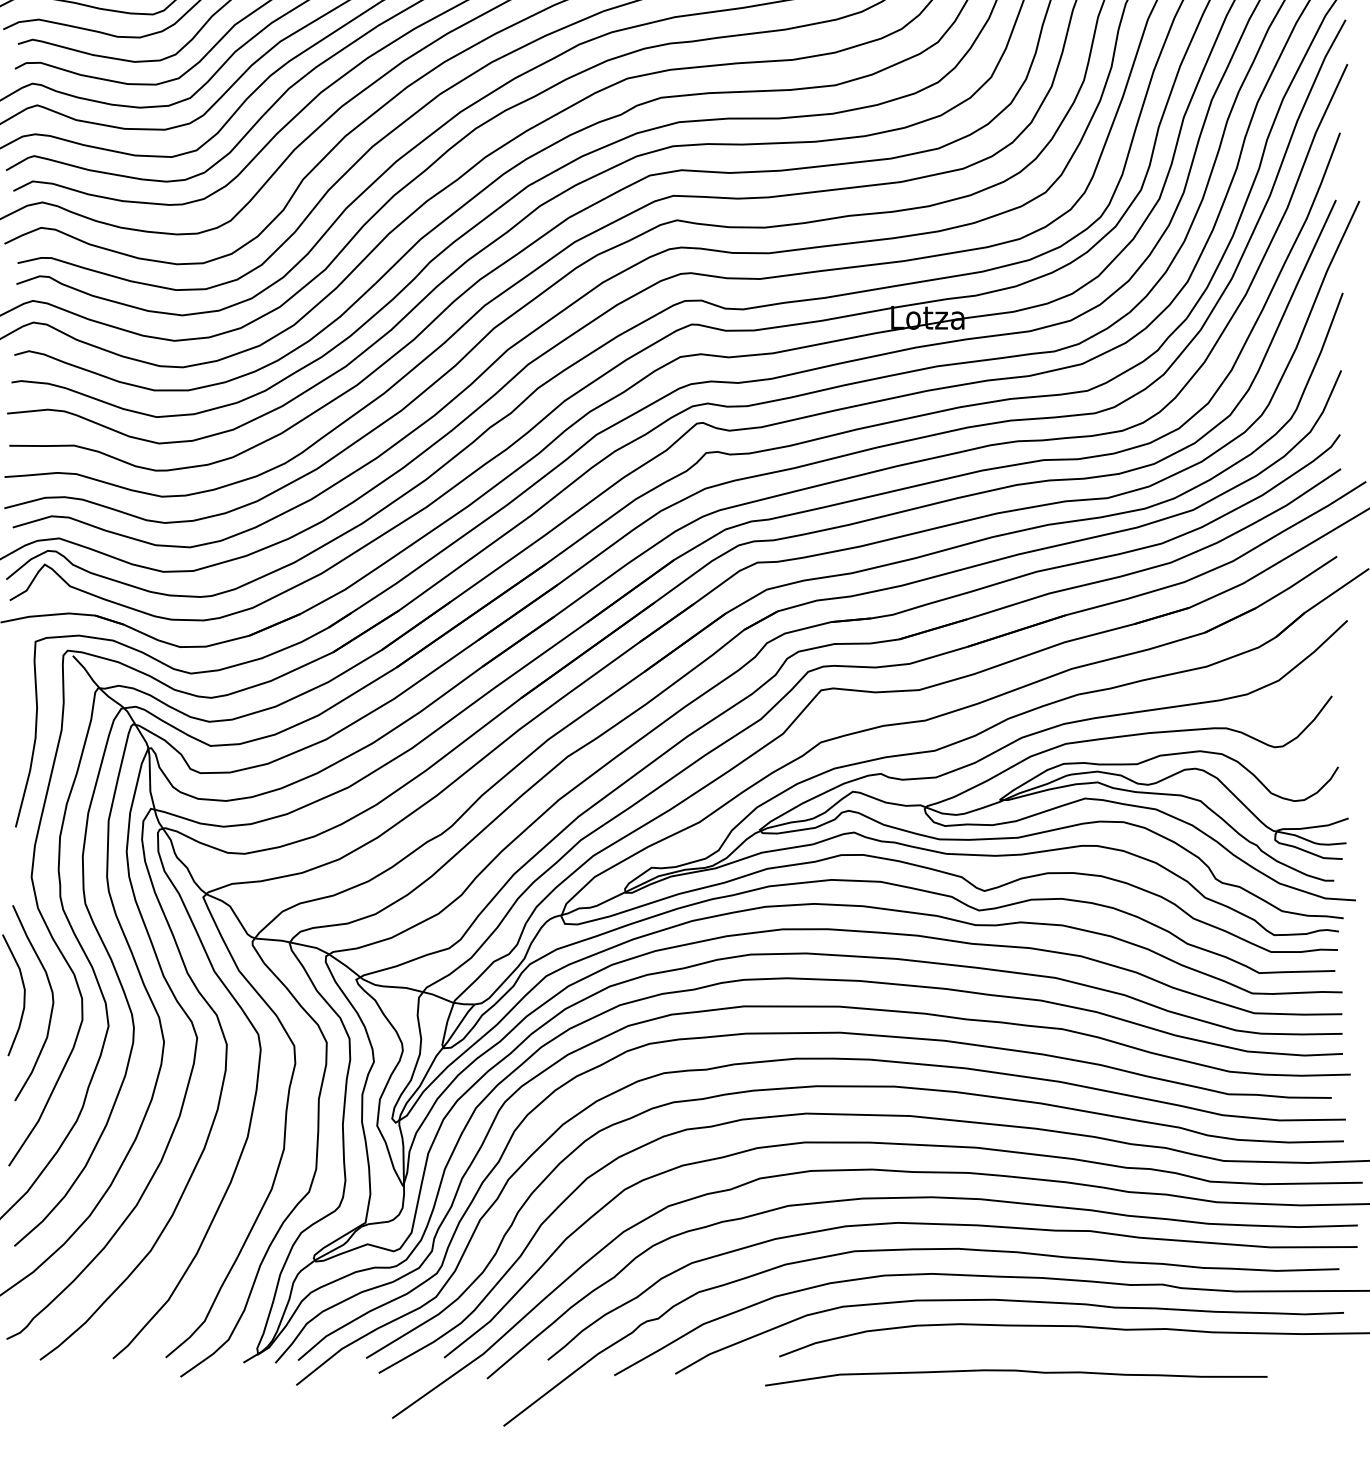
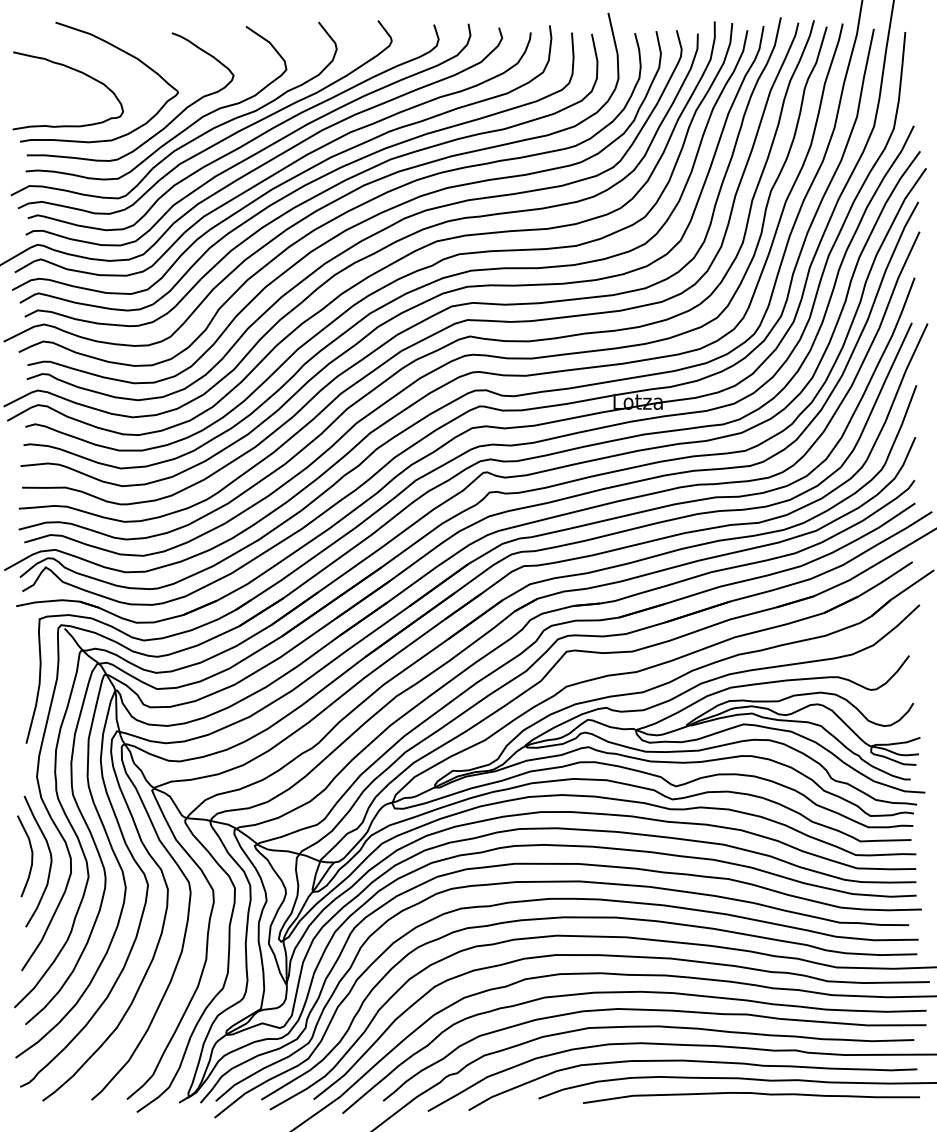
curve: (1019, 1372) -> (753, 1094), moved

